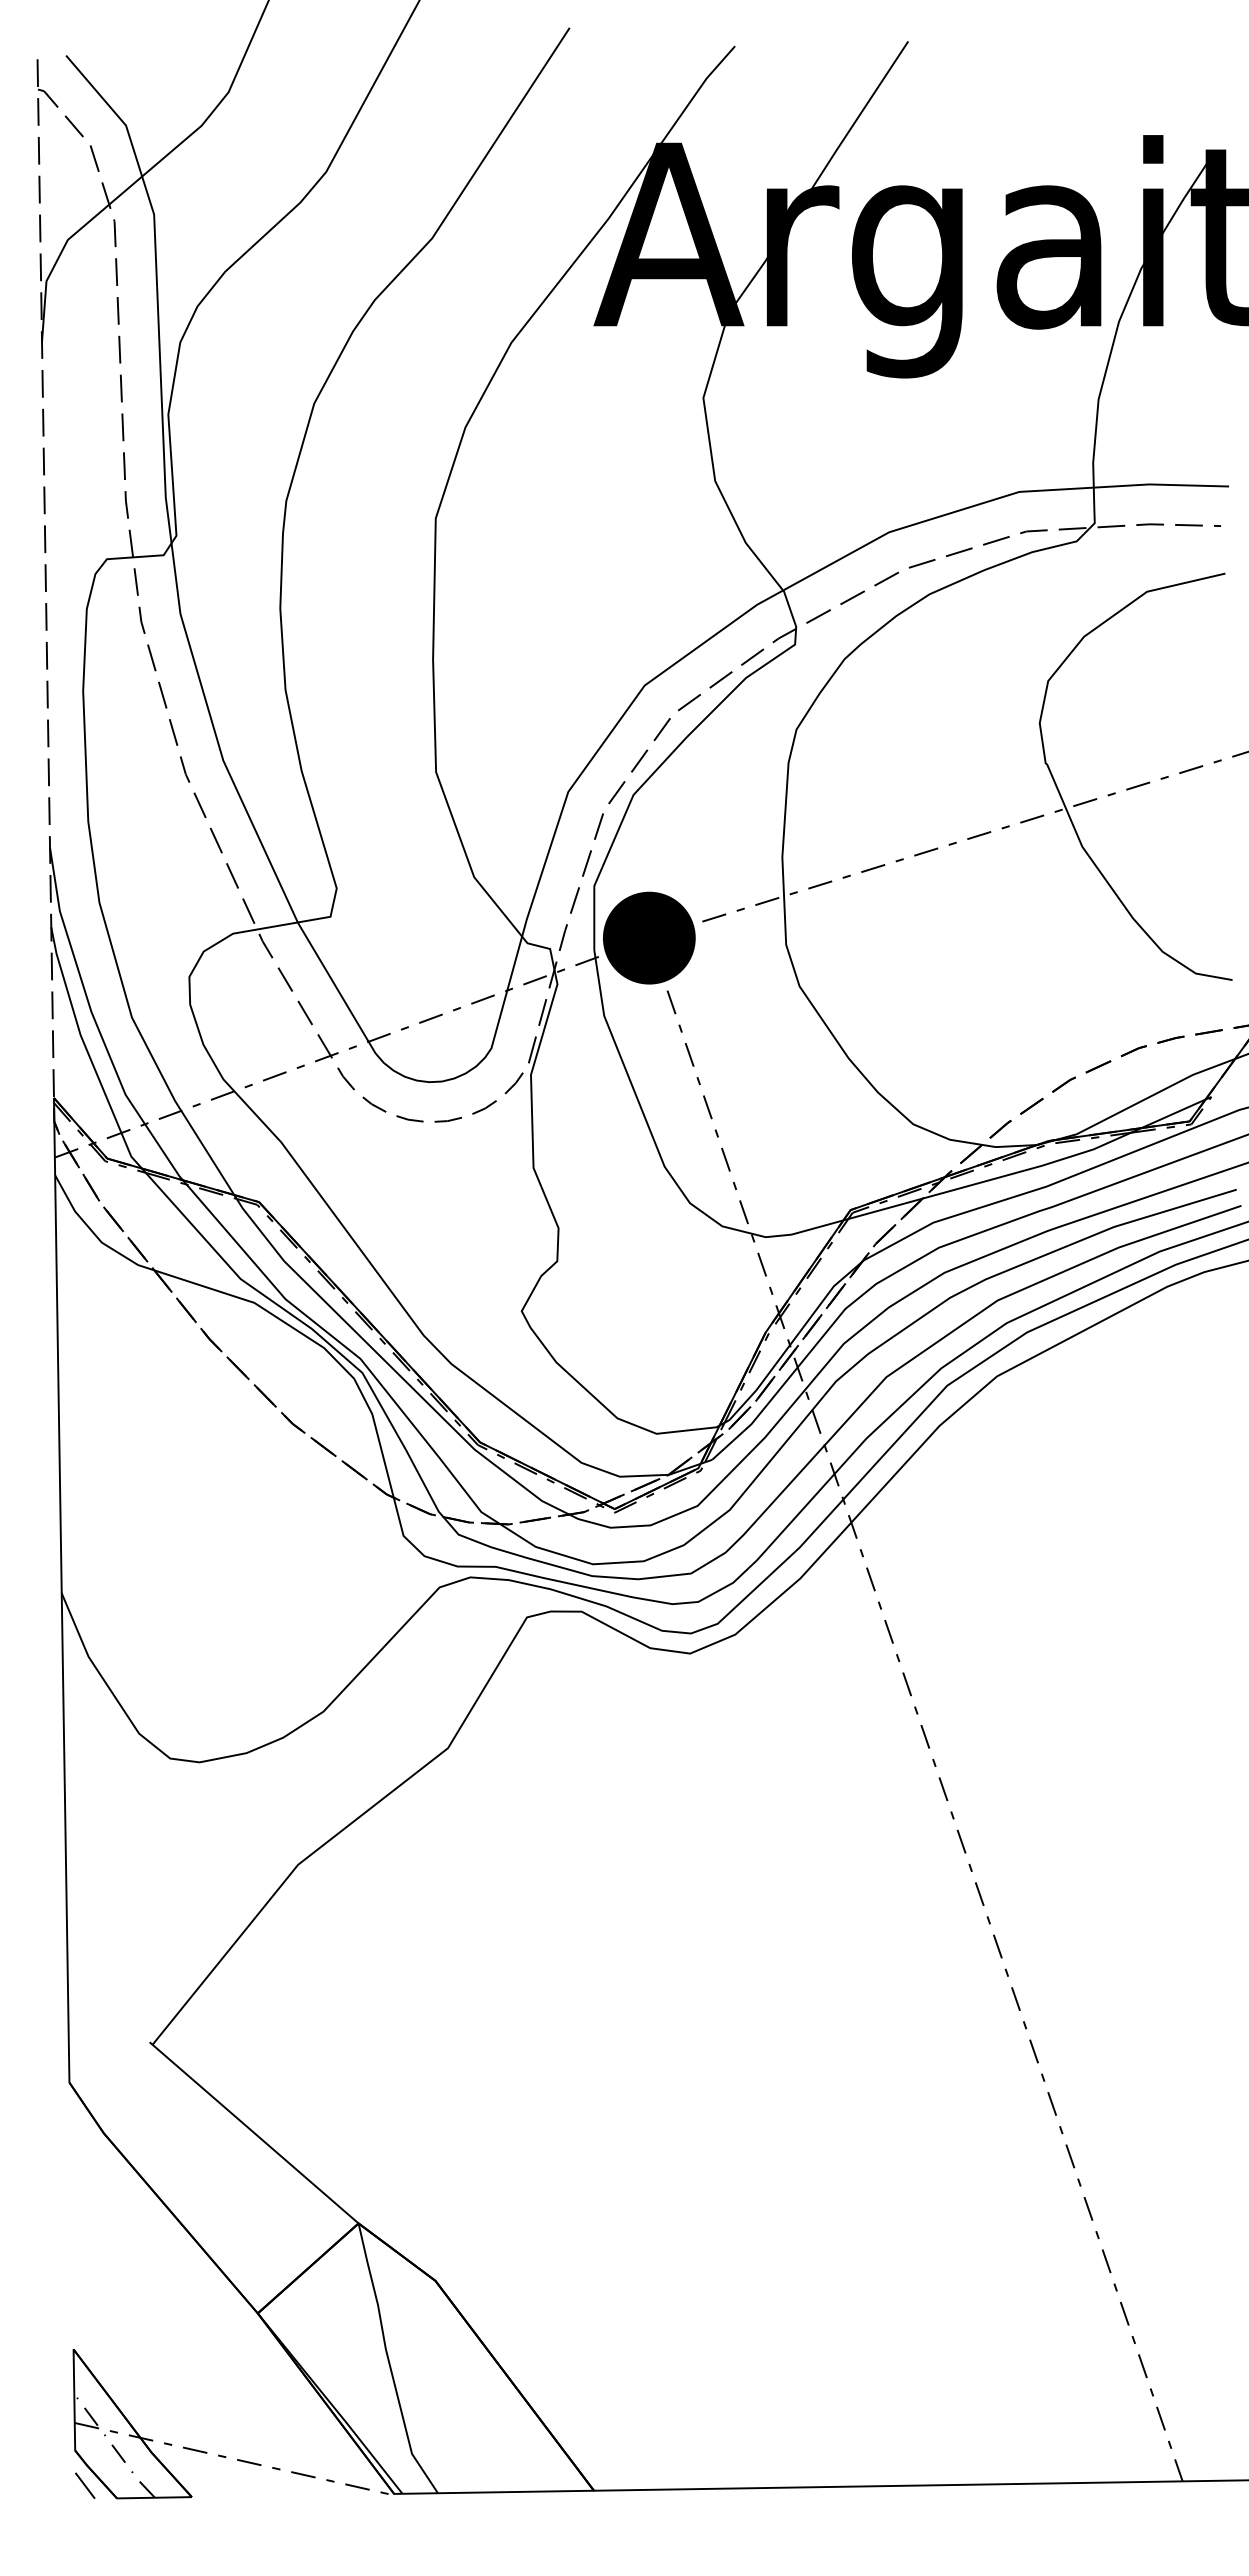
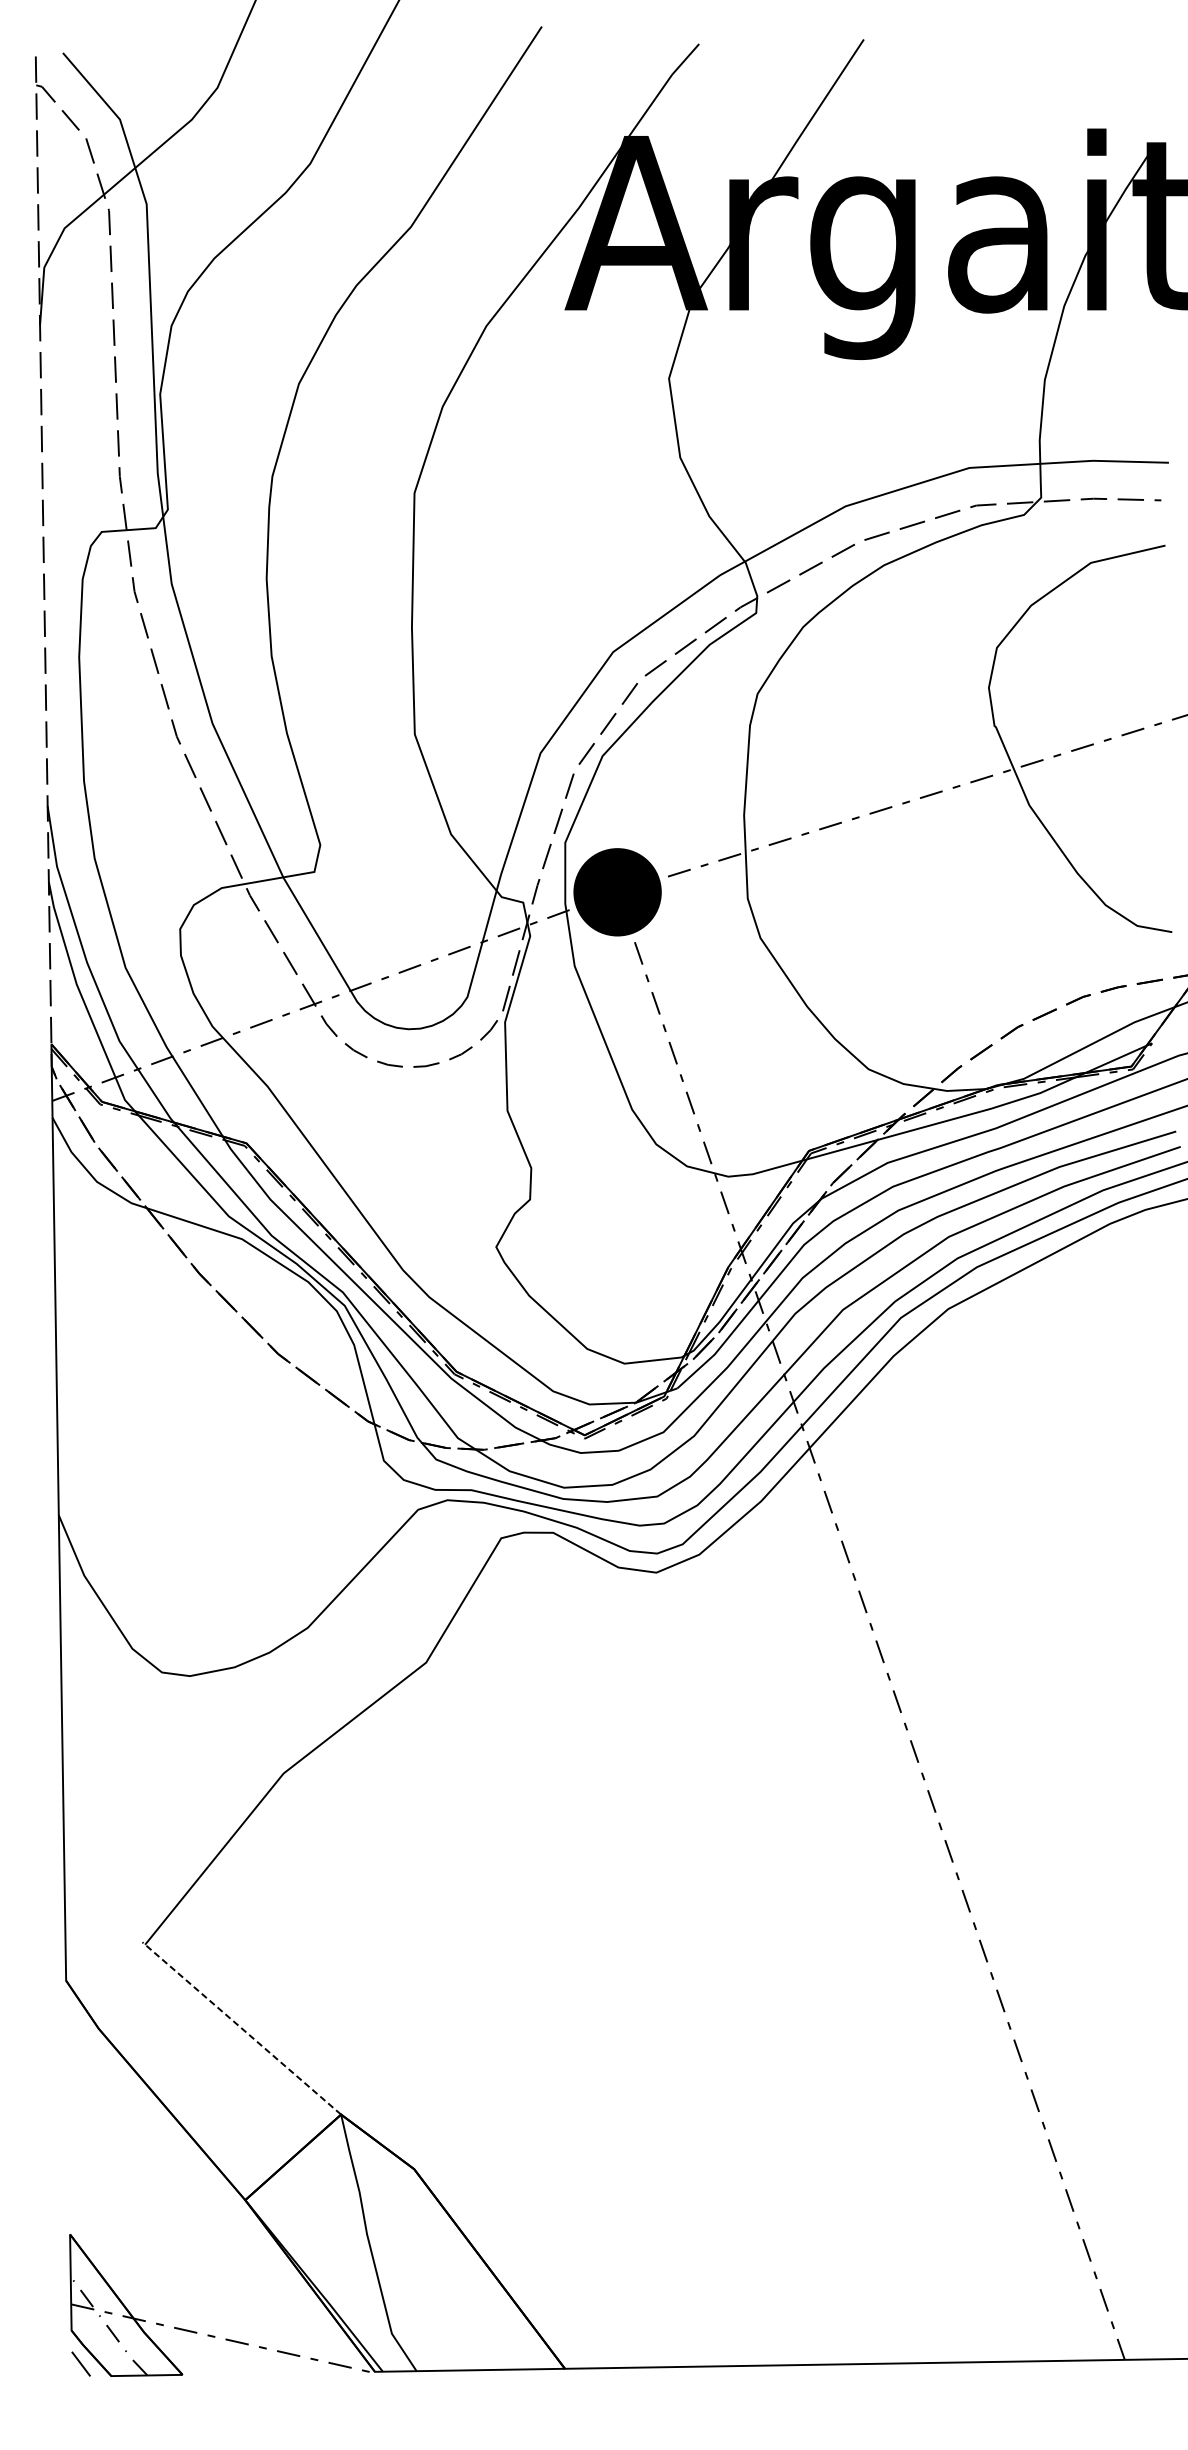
line: (253, 2132) -> (241, 2028), solid -> dashed

